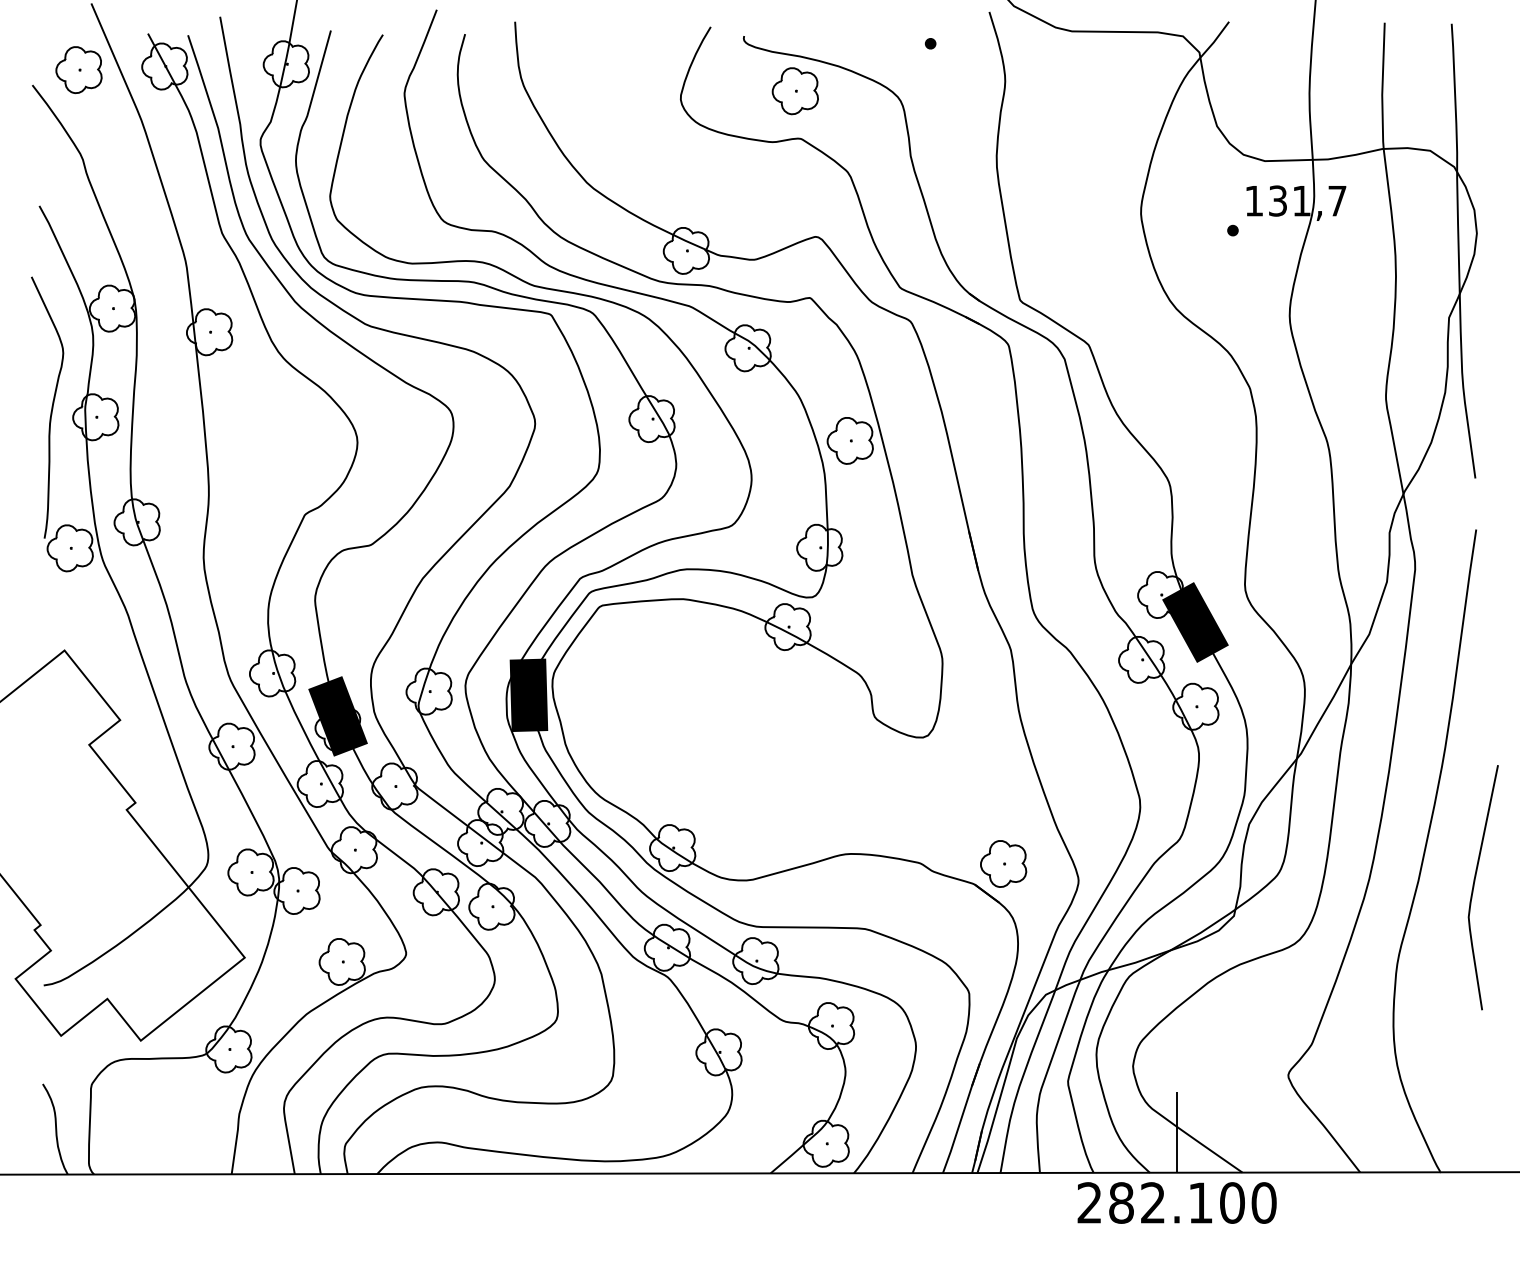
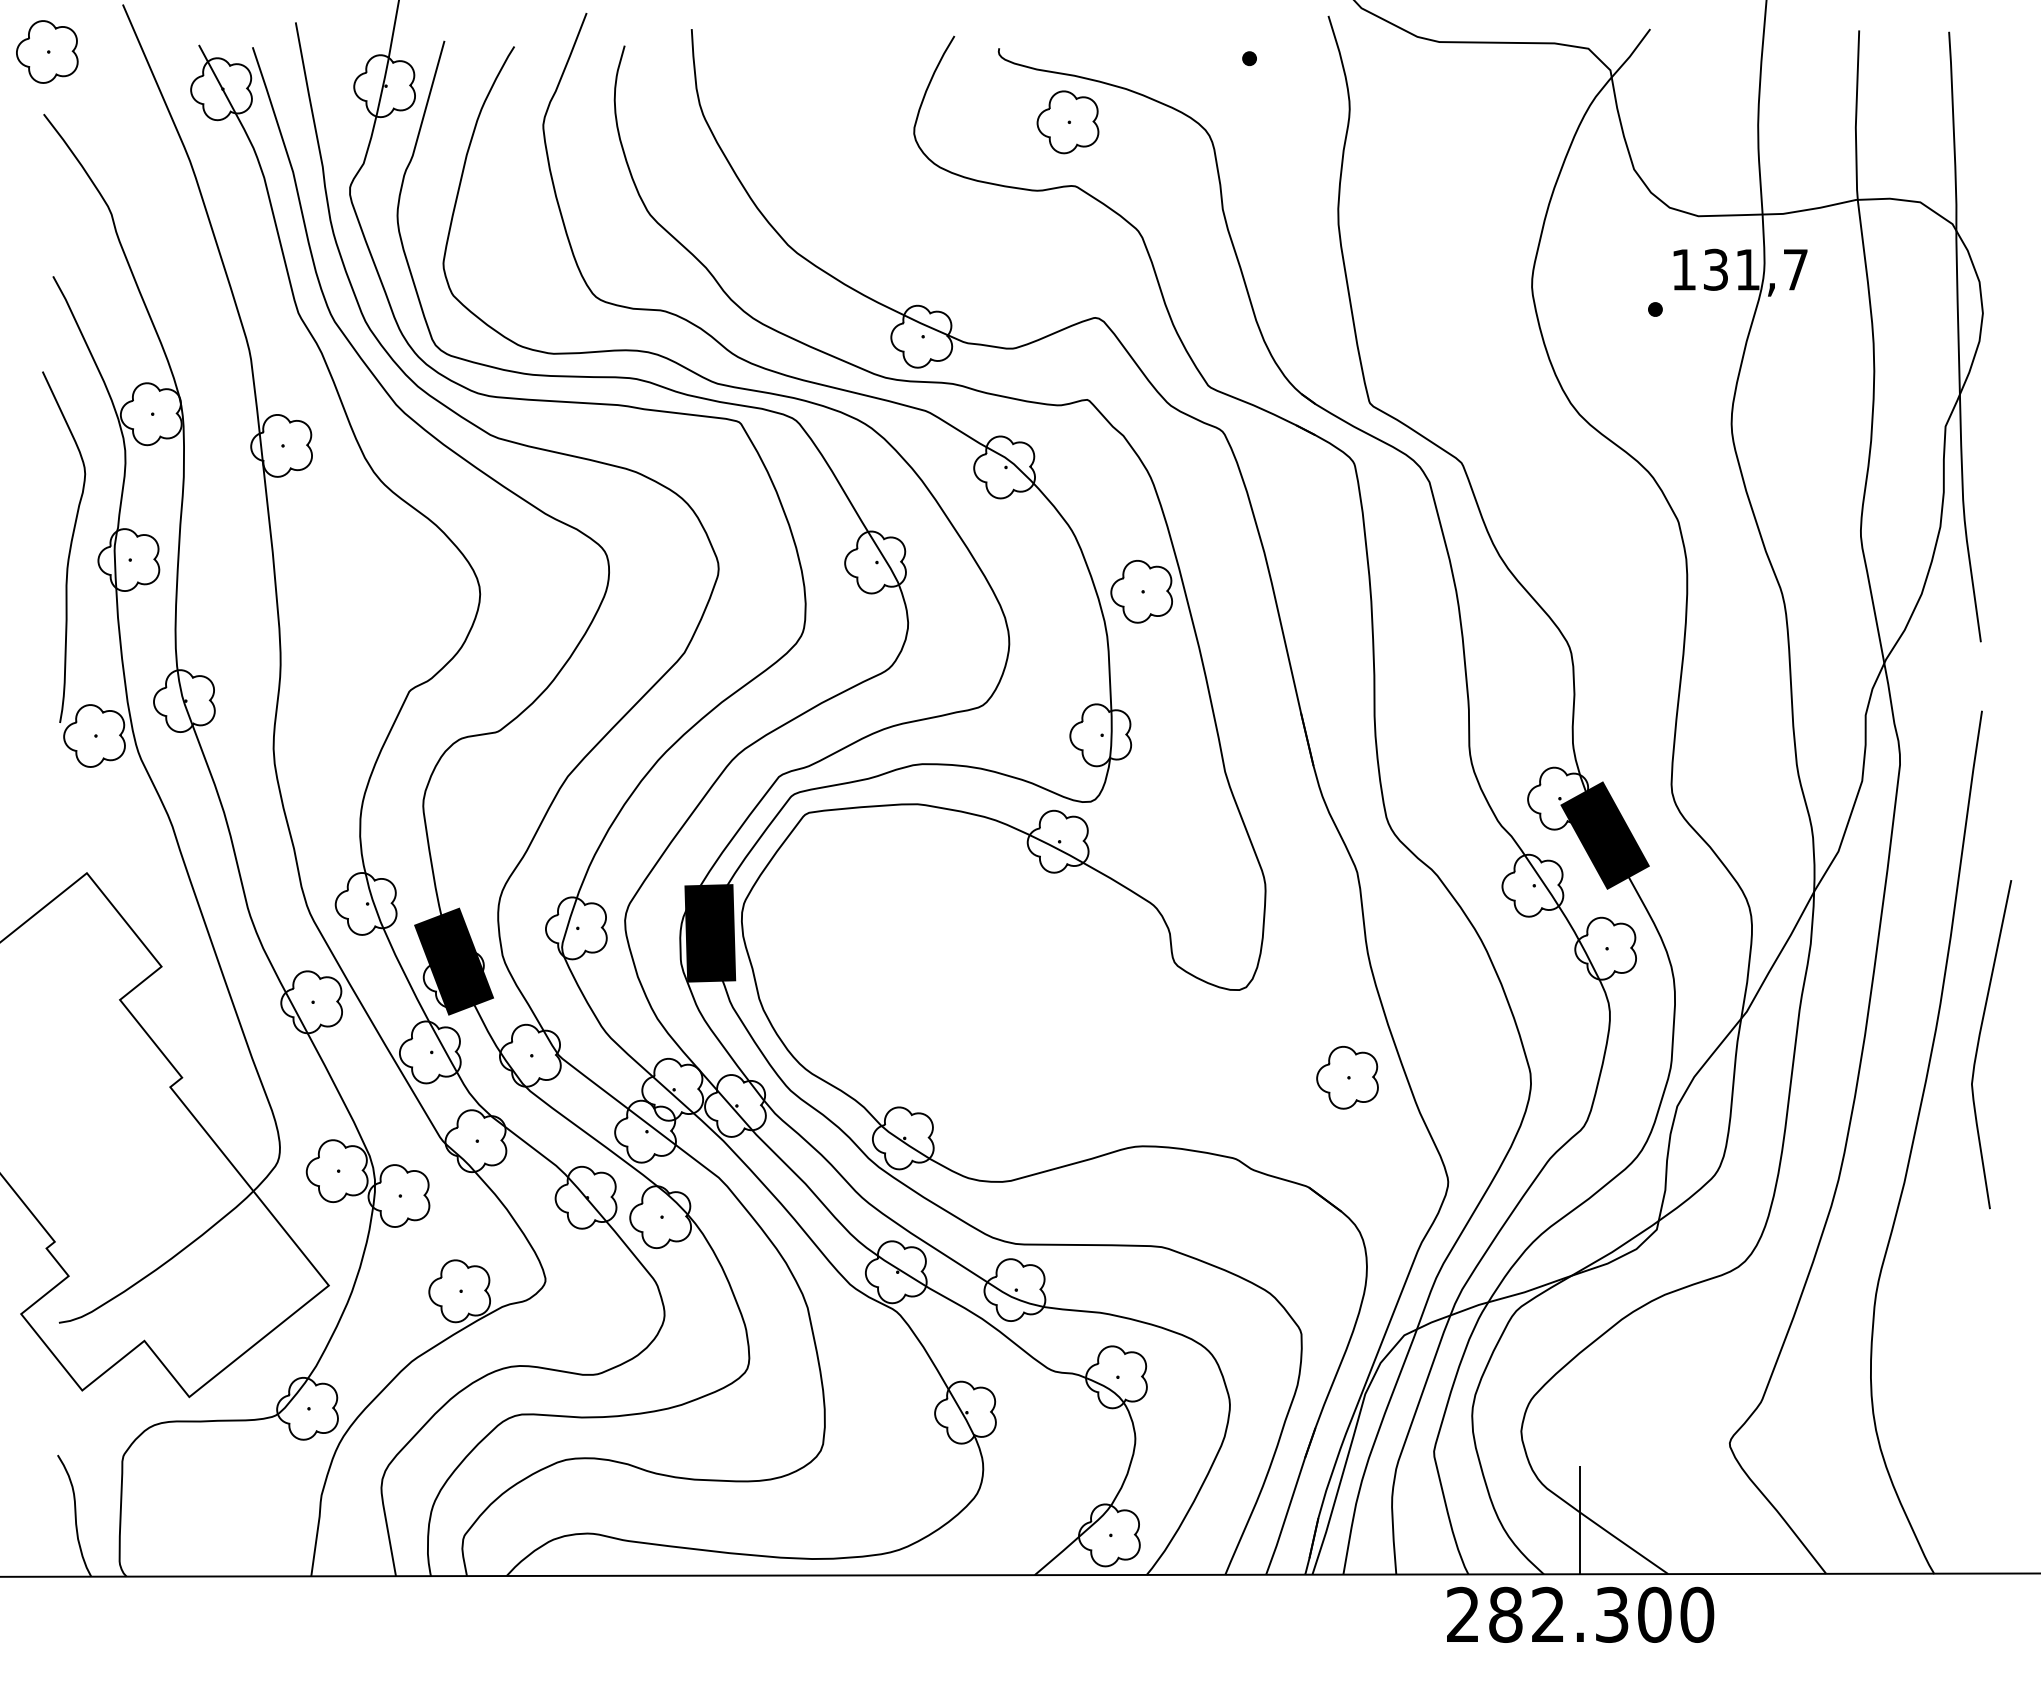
part: (79, 69) -> (47, 51), moved
part: (1003, 863) -> (1347, 1077), moved
curve: (1474, 886) -> (1979, 1042), moved
text: (1200, 1202) -> (1612, 1614), 282.100 -> 282.300

